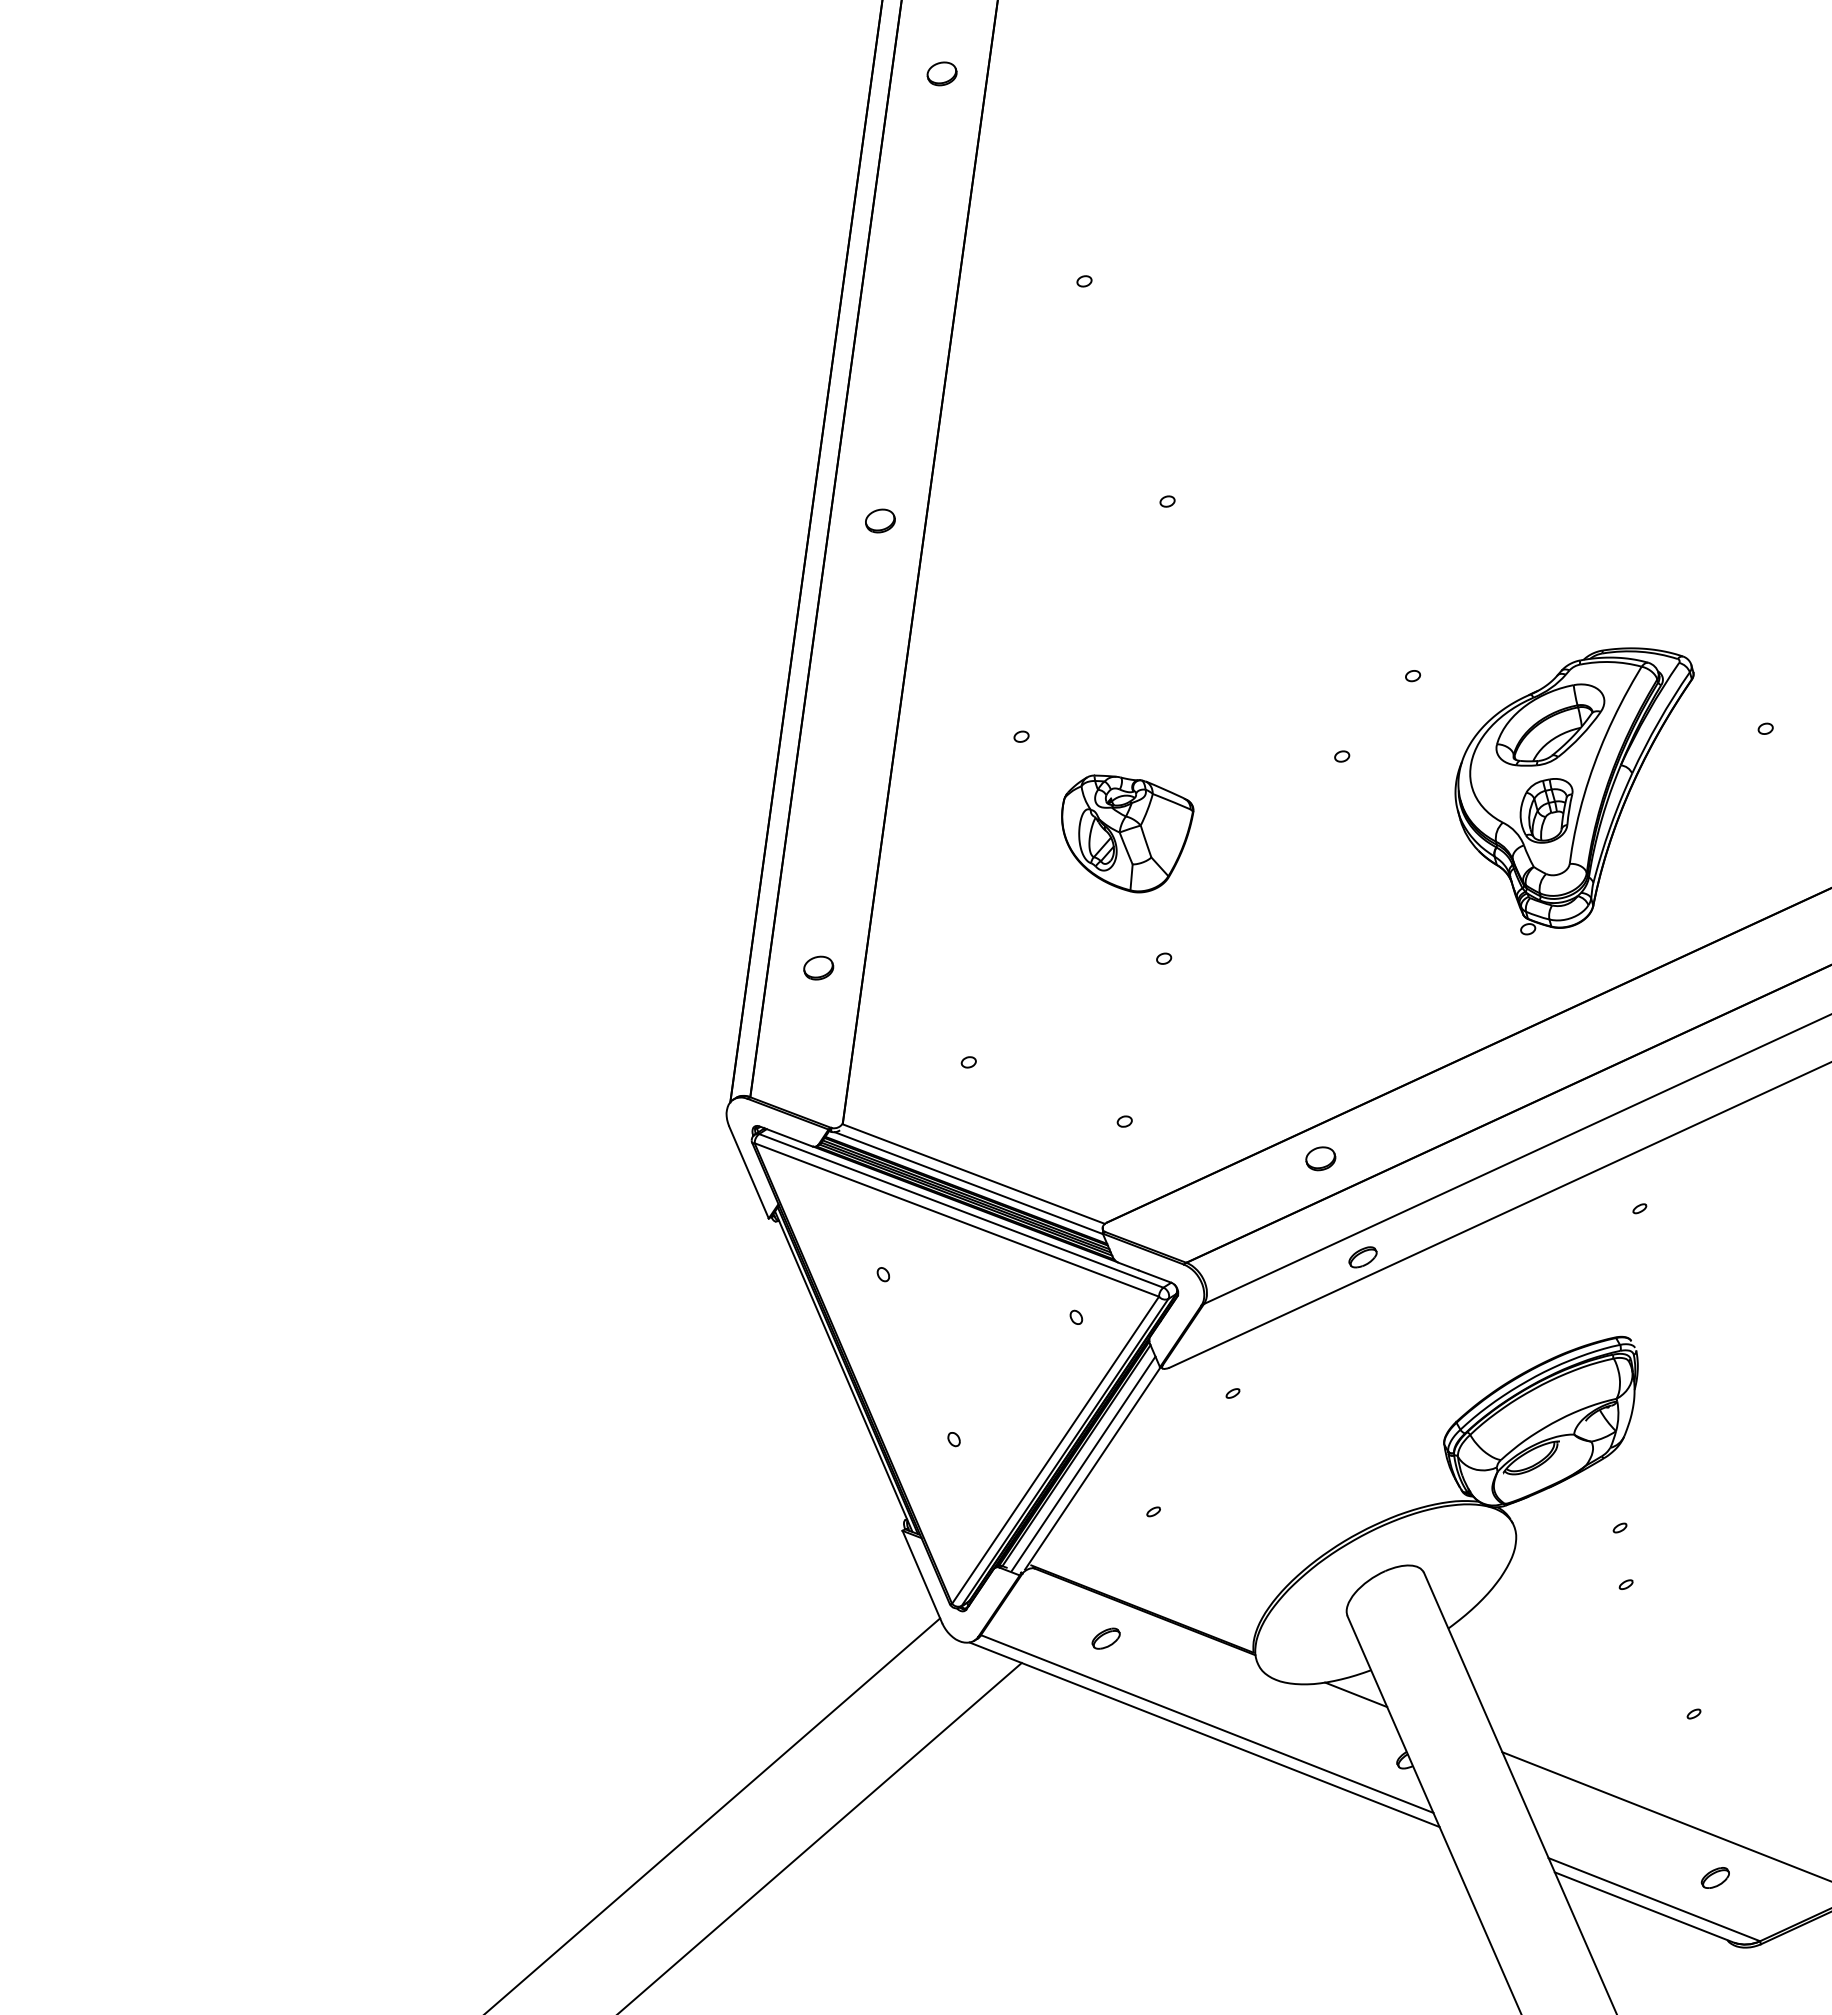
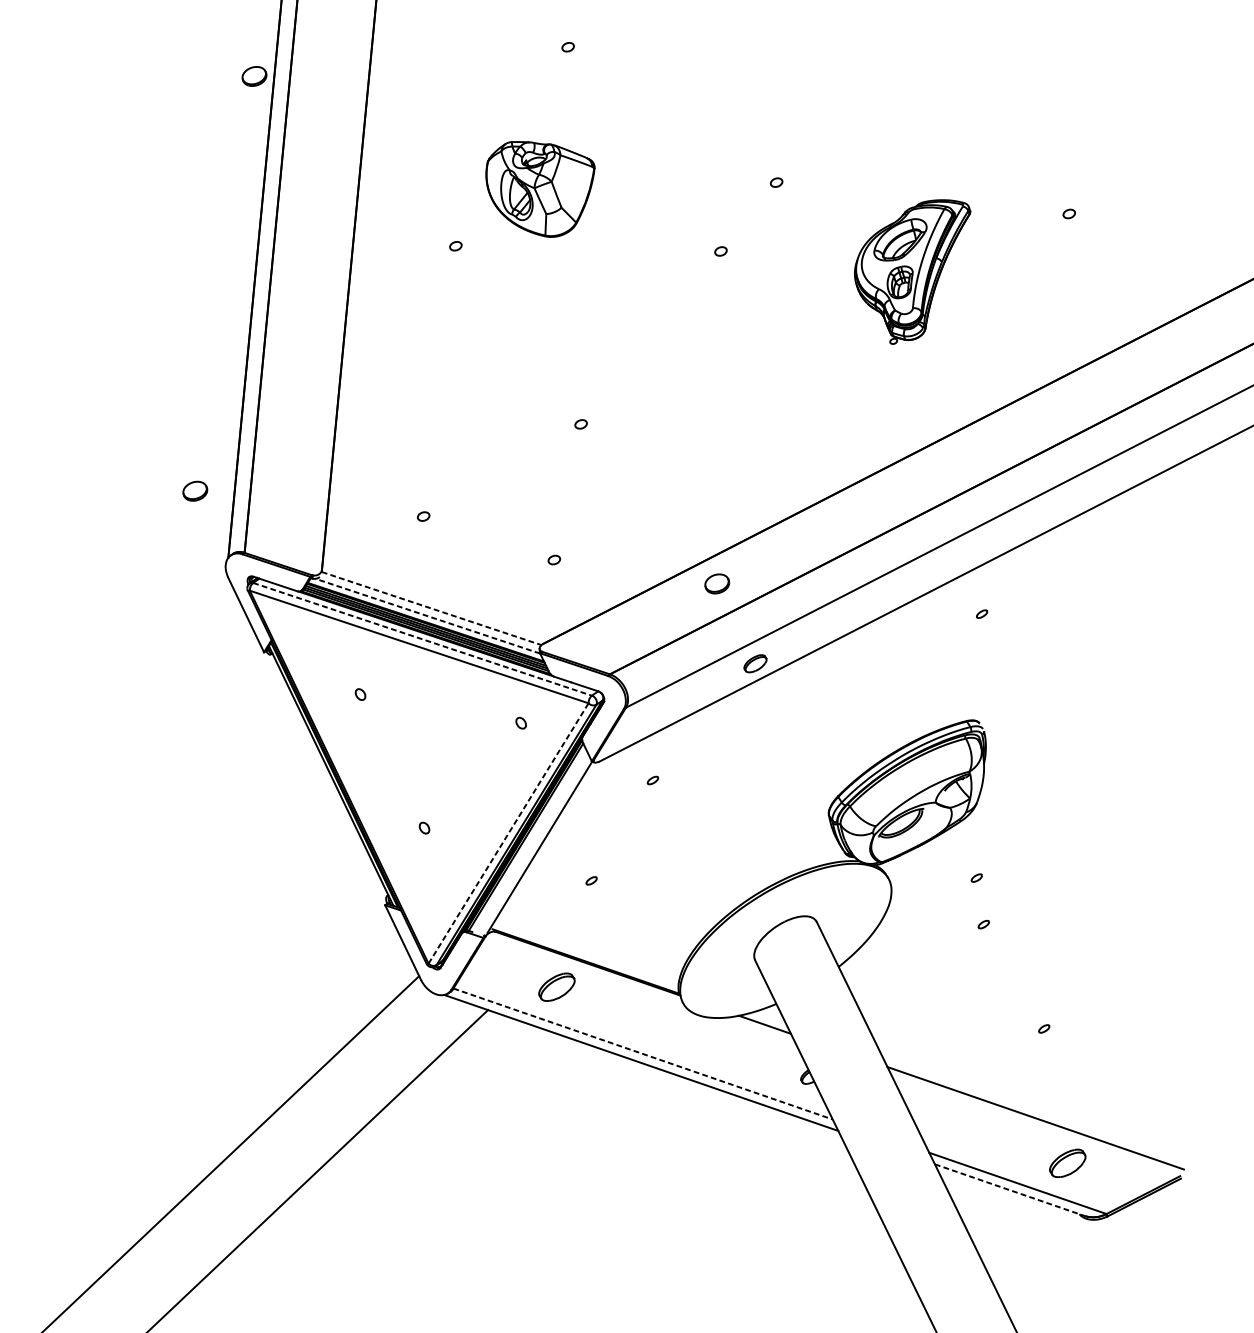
part: (880, 520) -> (254, 76), moved
part: (1574, 791) -> (913, 272), size x0.6
part: (1127, 833) -> (540, 188), moved
part: (818, 967) -> (195, 490), moved
line: (974, 1174) -> (432, 608), solid -> dashed
line: (968, 1182) -> (427, 615), solid -> dashed
line: (961, 1211) -> (422, 639), solid -> dashed
line: (1055, 1449) -> (508, 832), solid -> dashed
line: (1083, 1463) -> (532, 843), removed
part: (1105, 1638) -> (556, 986), size x1.6
line: (1207, 1724) -> (643, 1054), solid -> dashed
part: (1714, 1877) -> (1066, 1163), size x1.6
line: (1645, 1907) -> (1010, 1190), solid -> dashed

